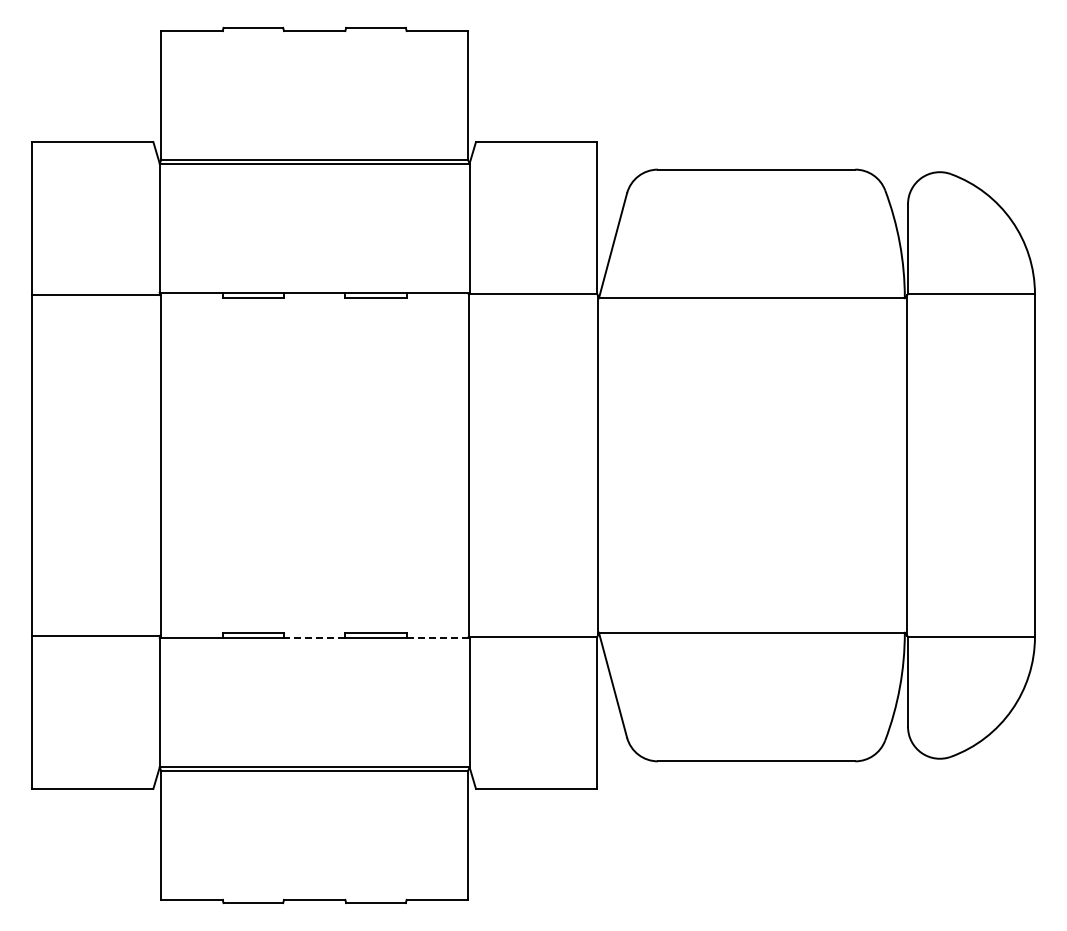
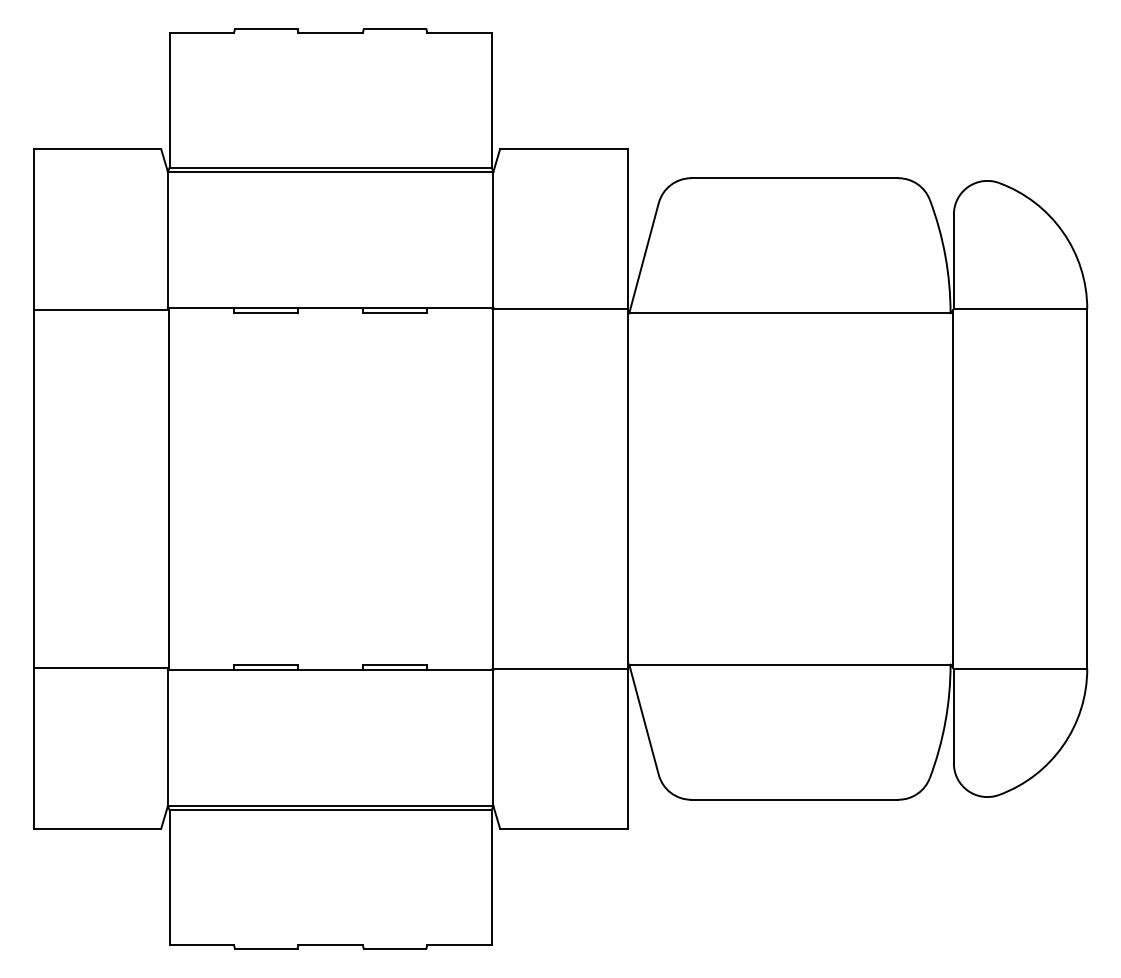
line: (314, 637) -> (330, 669), dashed -> solid
line: (438, 637) -> (460, 669), dashed -> solid

